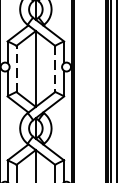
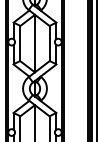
line: (16, 68) -> (20, 43), dashed -> solid
line: (54, 68) -> (49, 43), dashed -> solid

